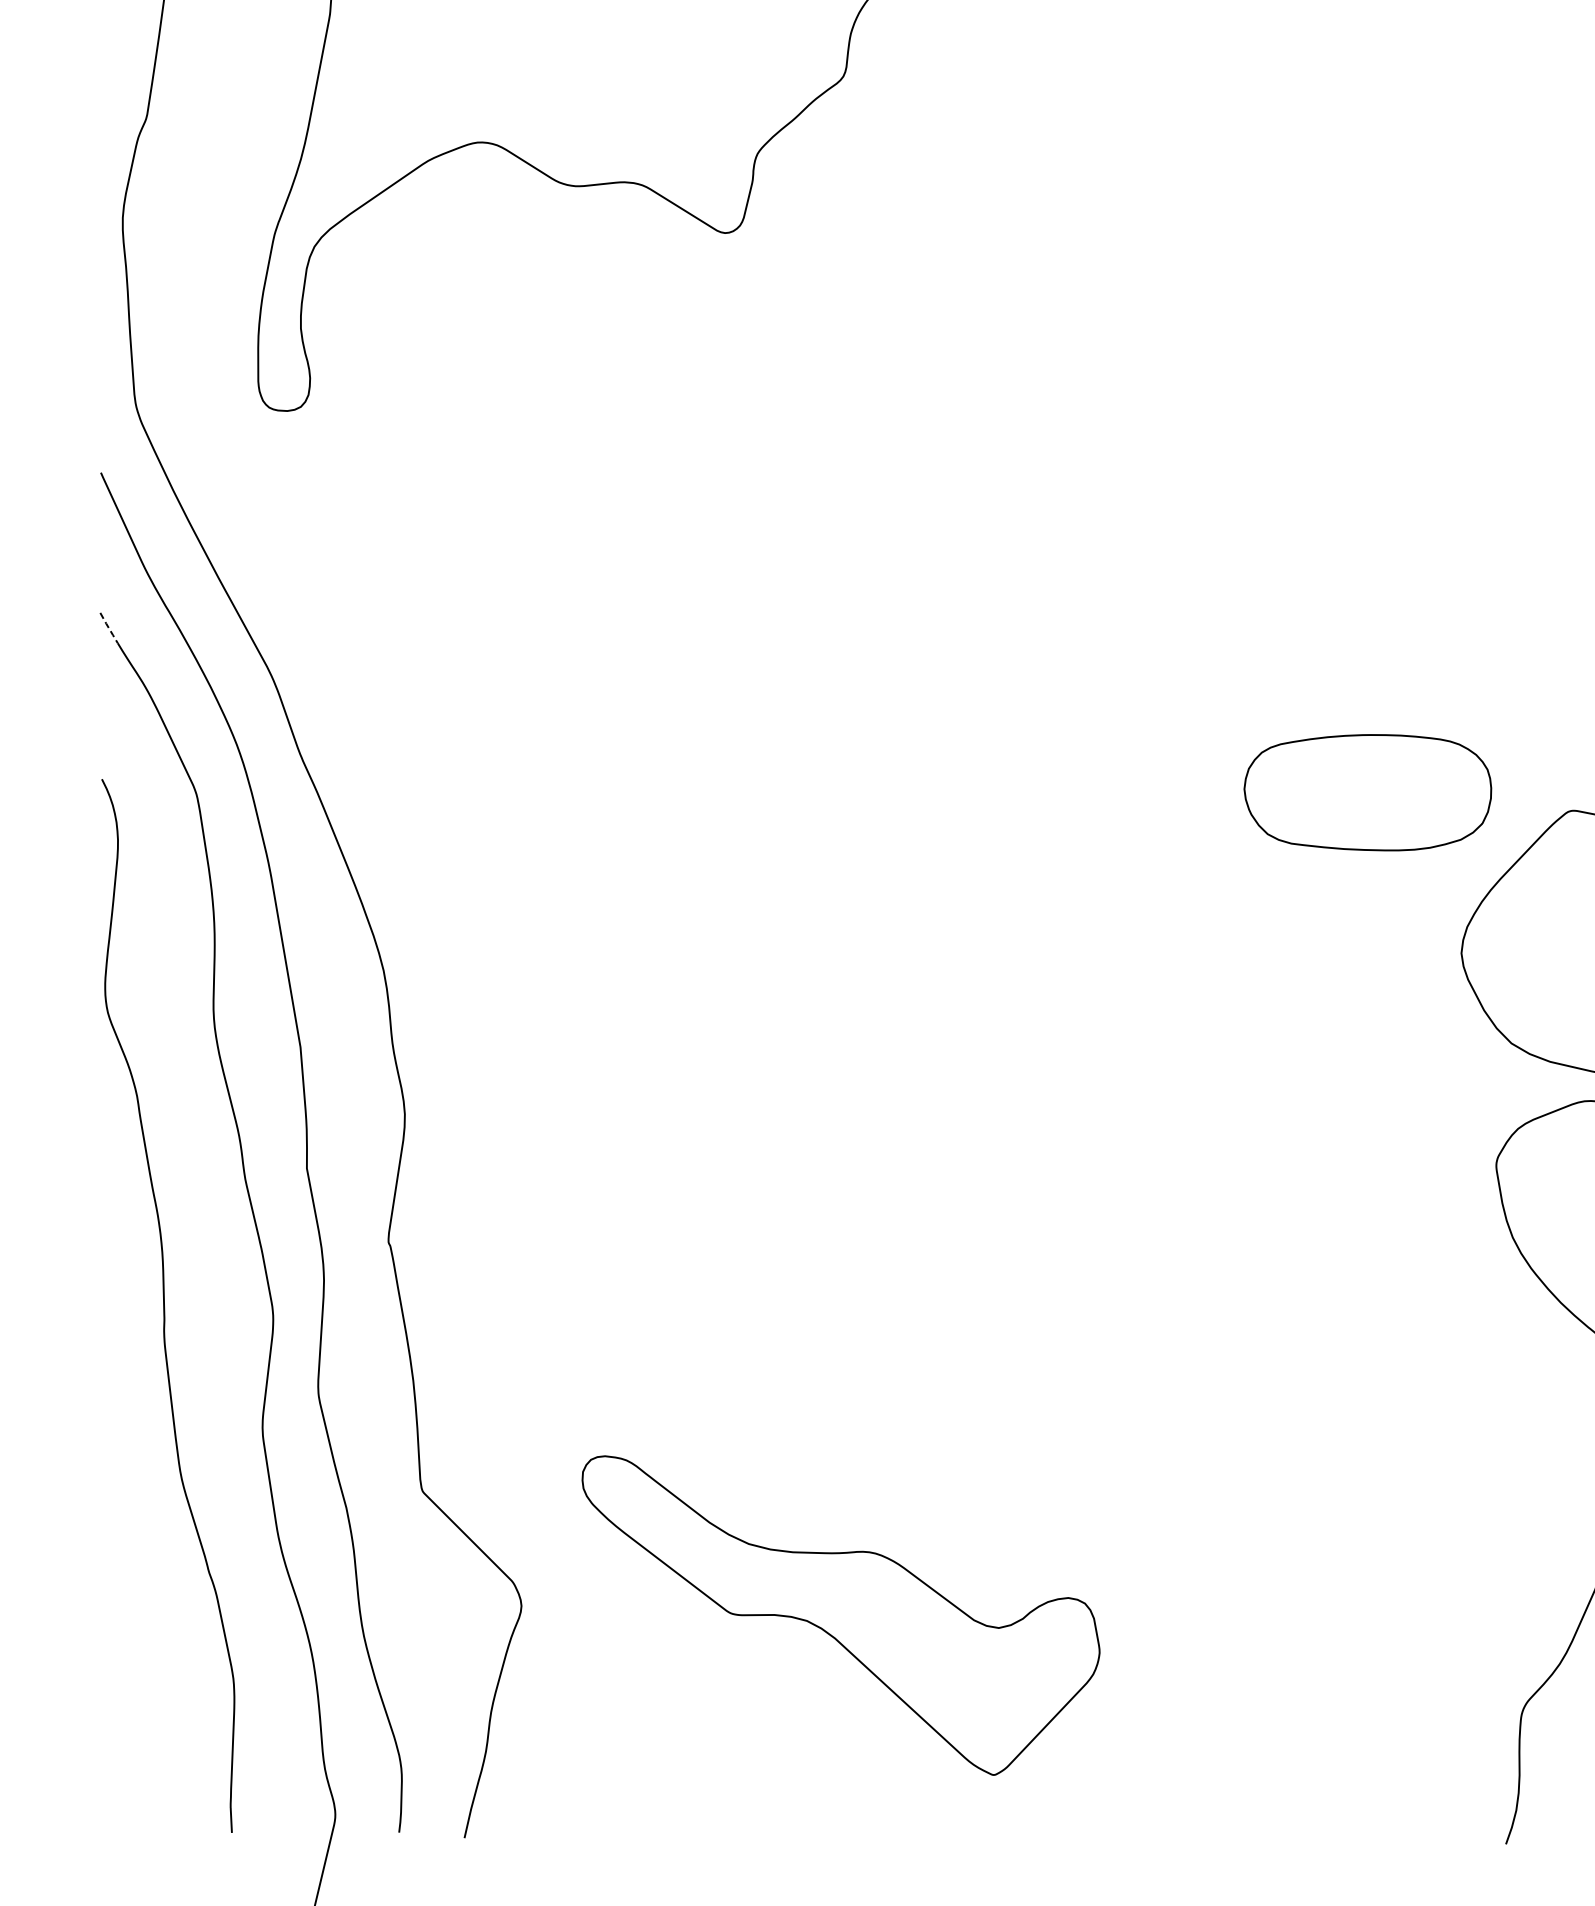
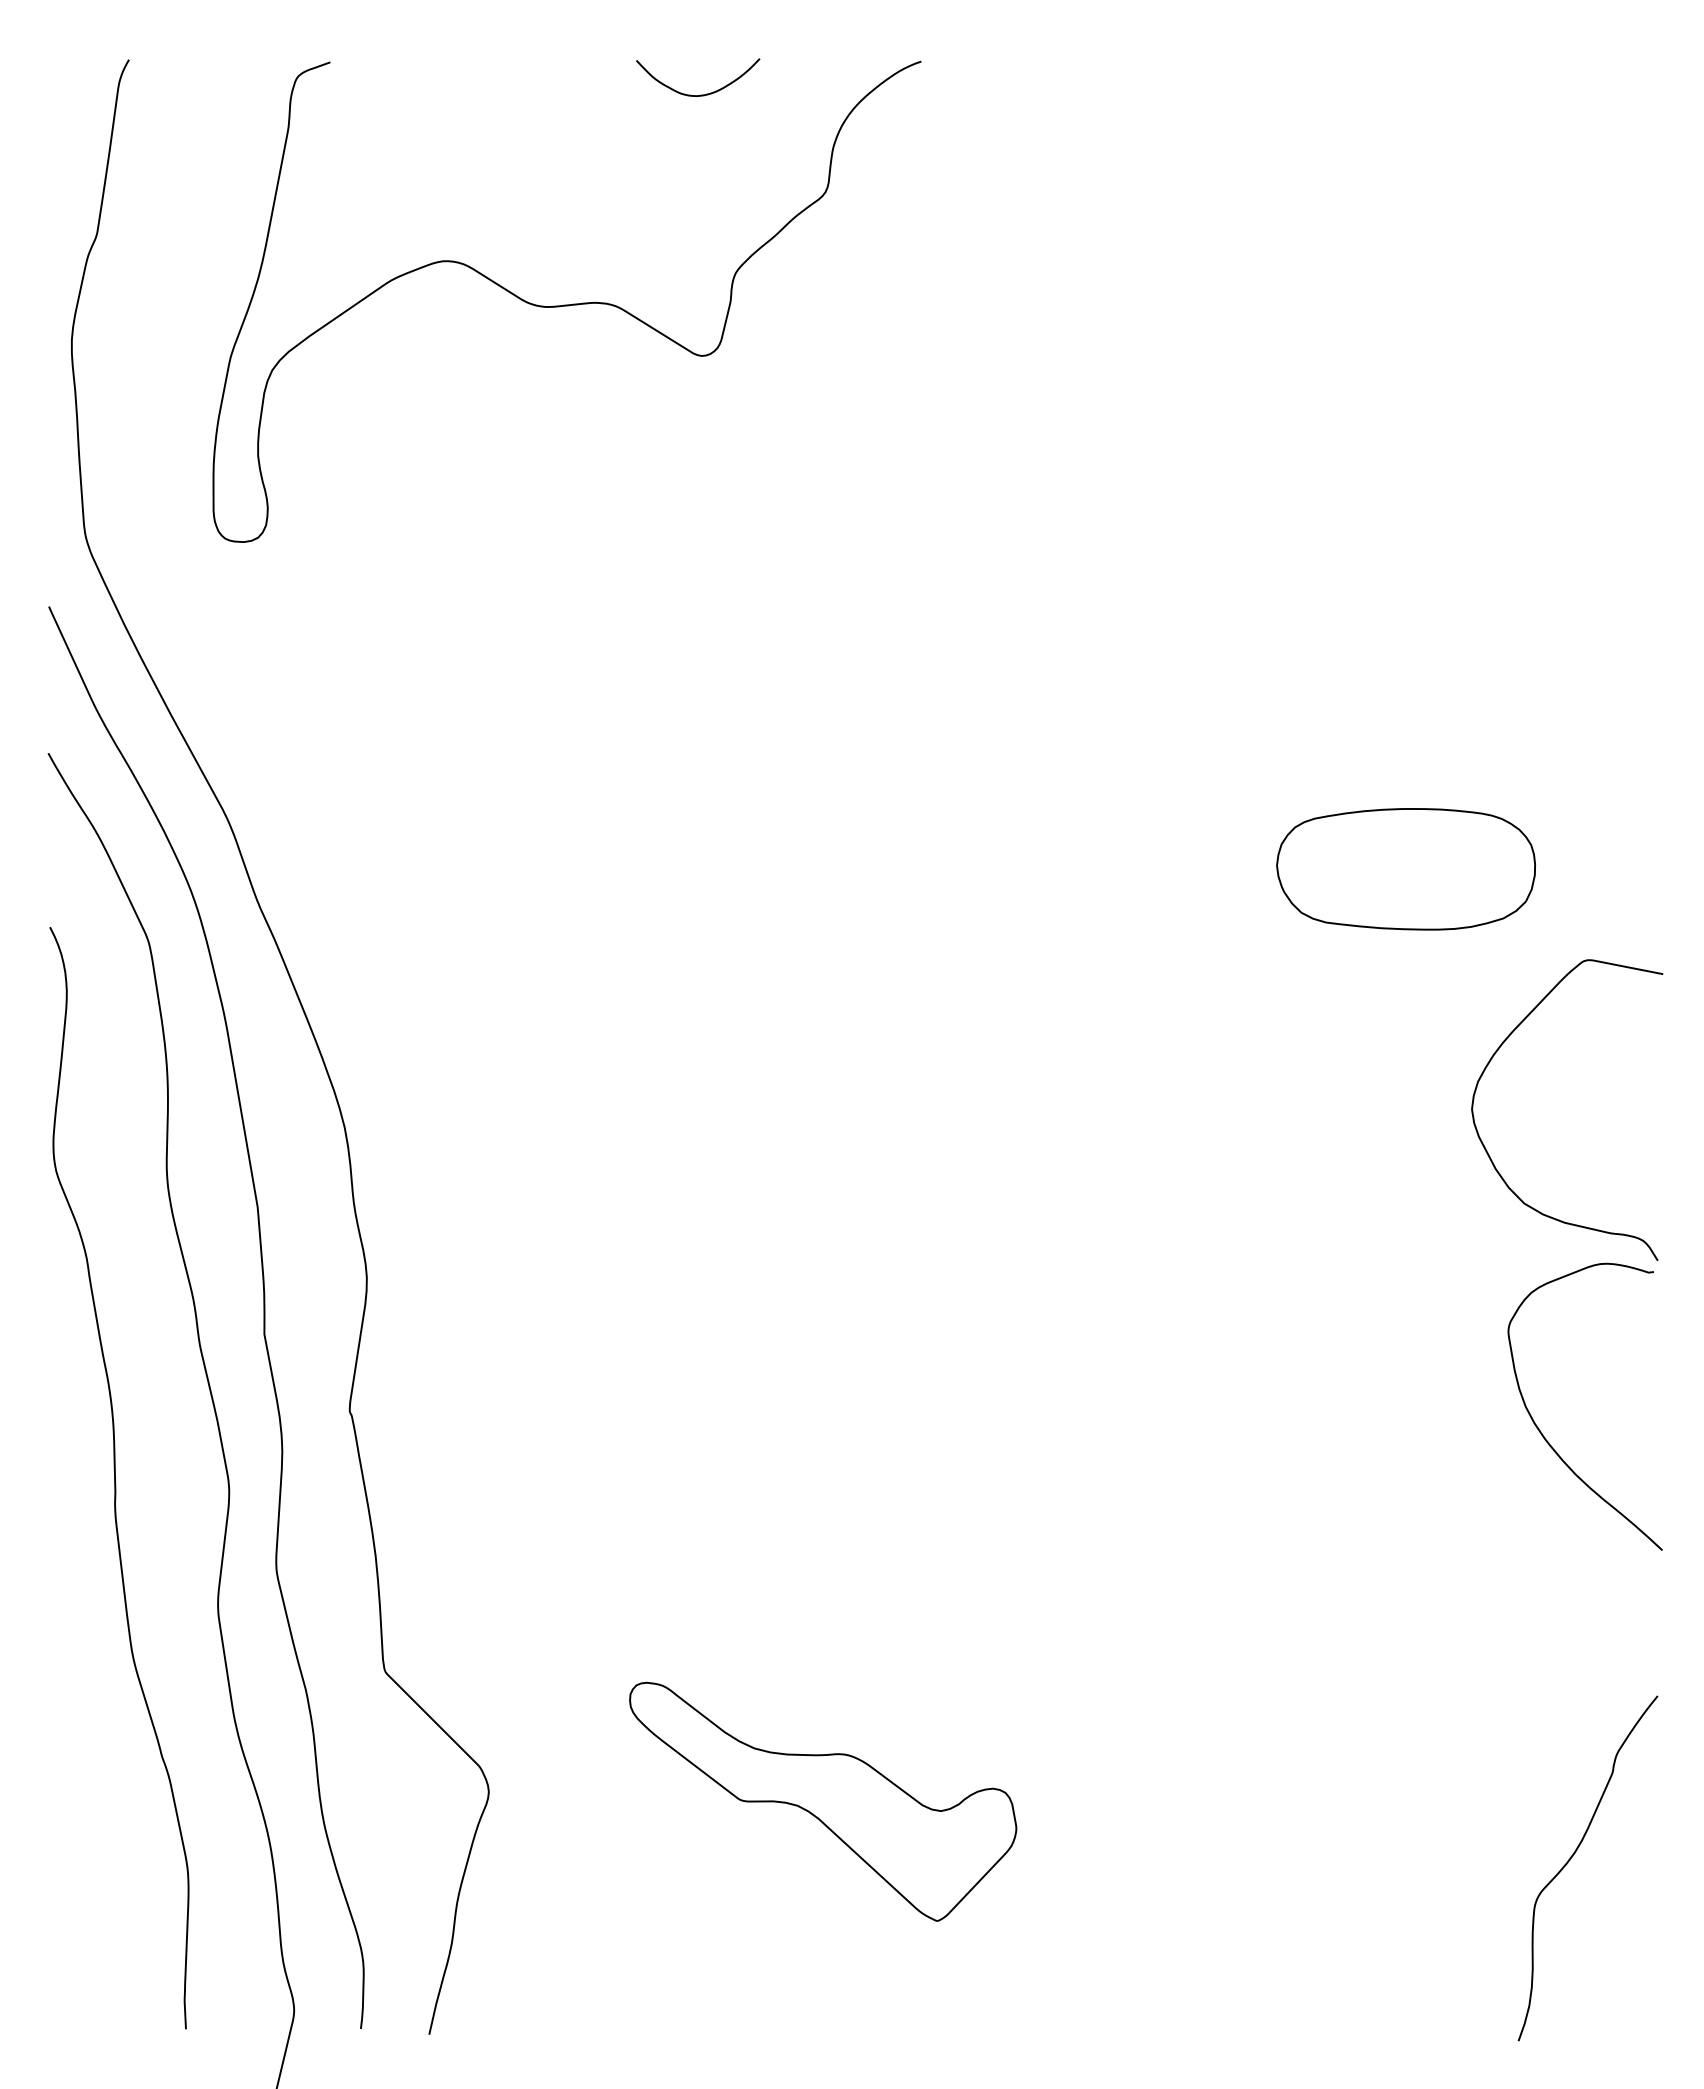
line: (109, 628) -> (57, 769), dashed -> solid
part: (1367, 792) -> (1405, 869), moved
part: (841, 1615) -> (823, 1801), size x0.71

